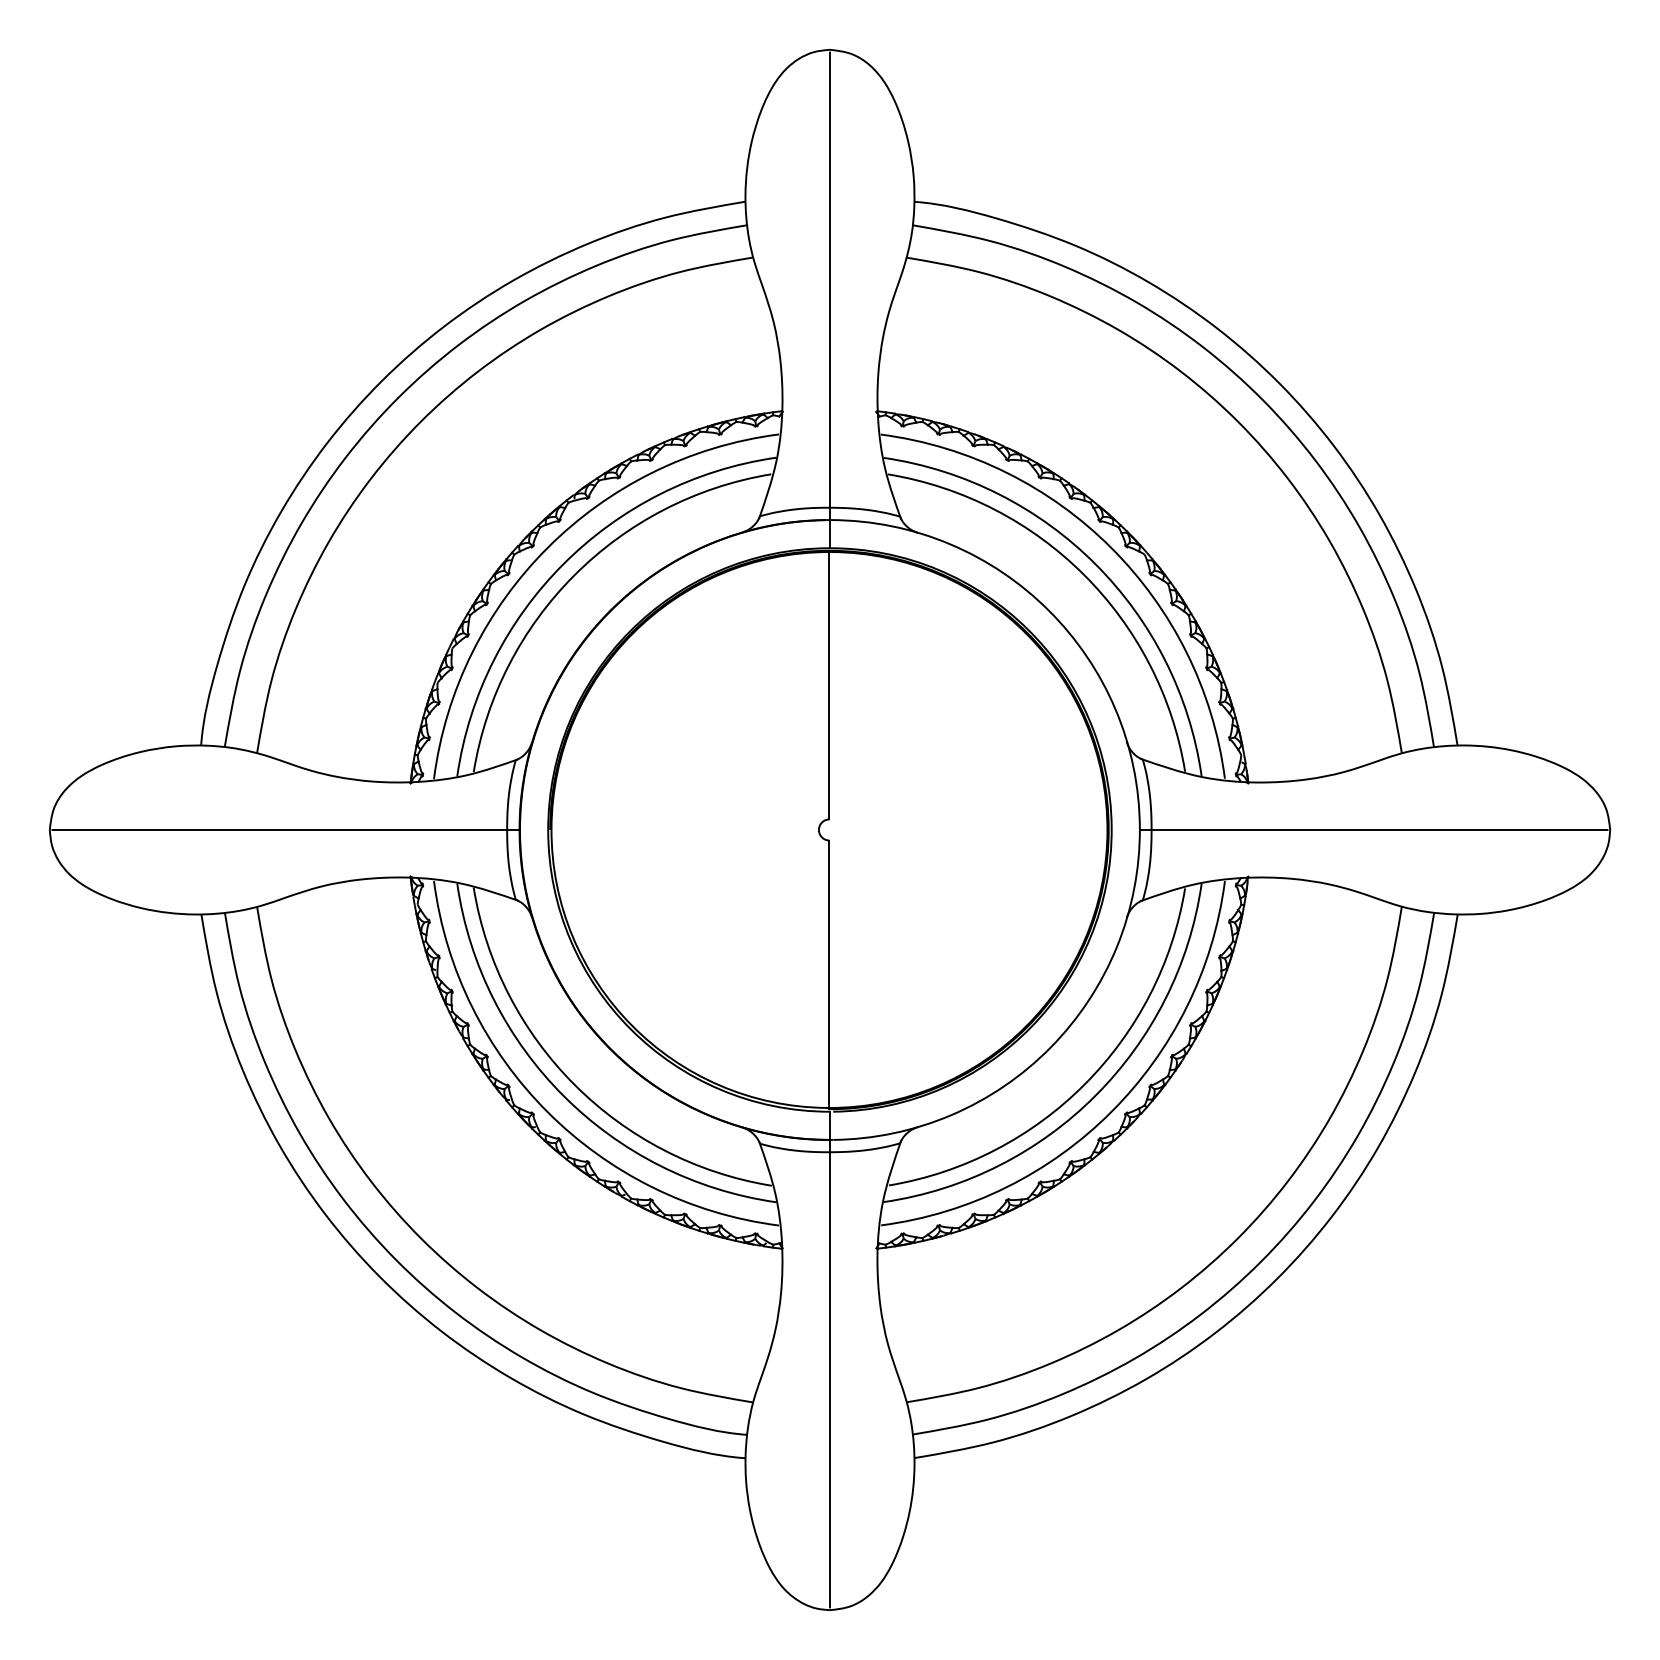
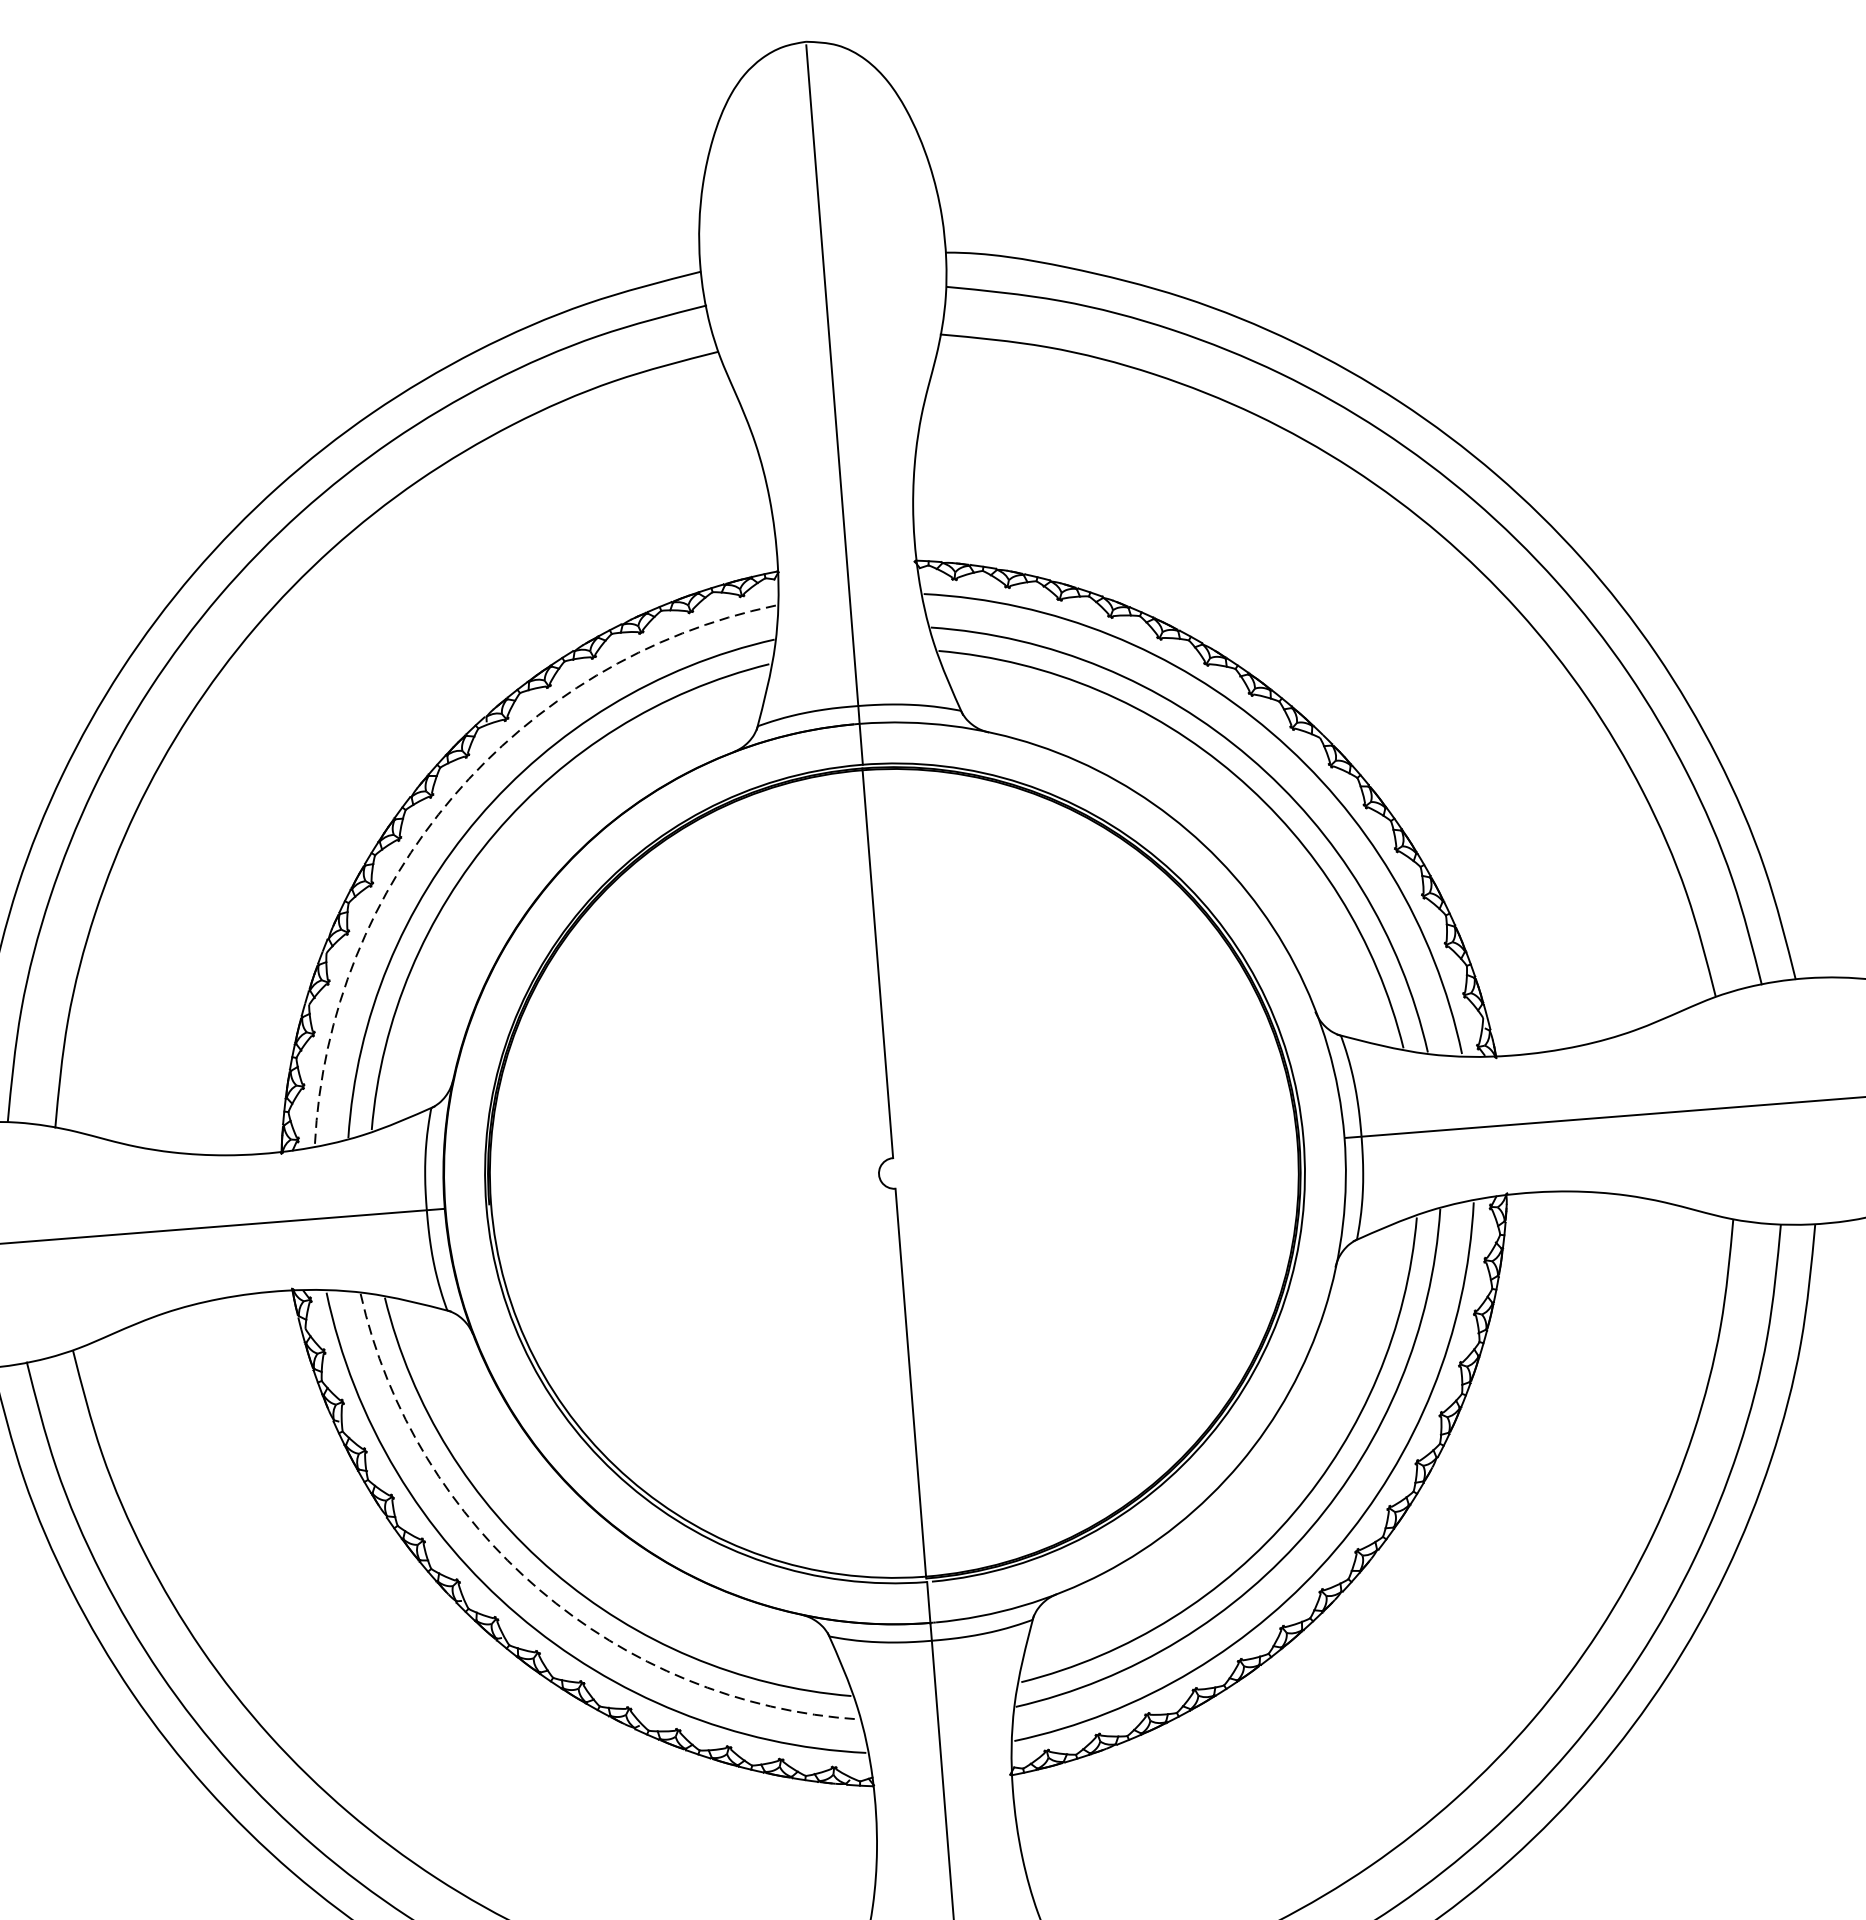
arc: (547, 547) -> (453, 795), solid -> dashed
arc: (563, 1096) -> (538, 1590), solid -> dashed

